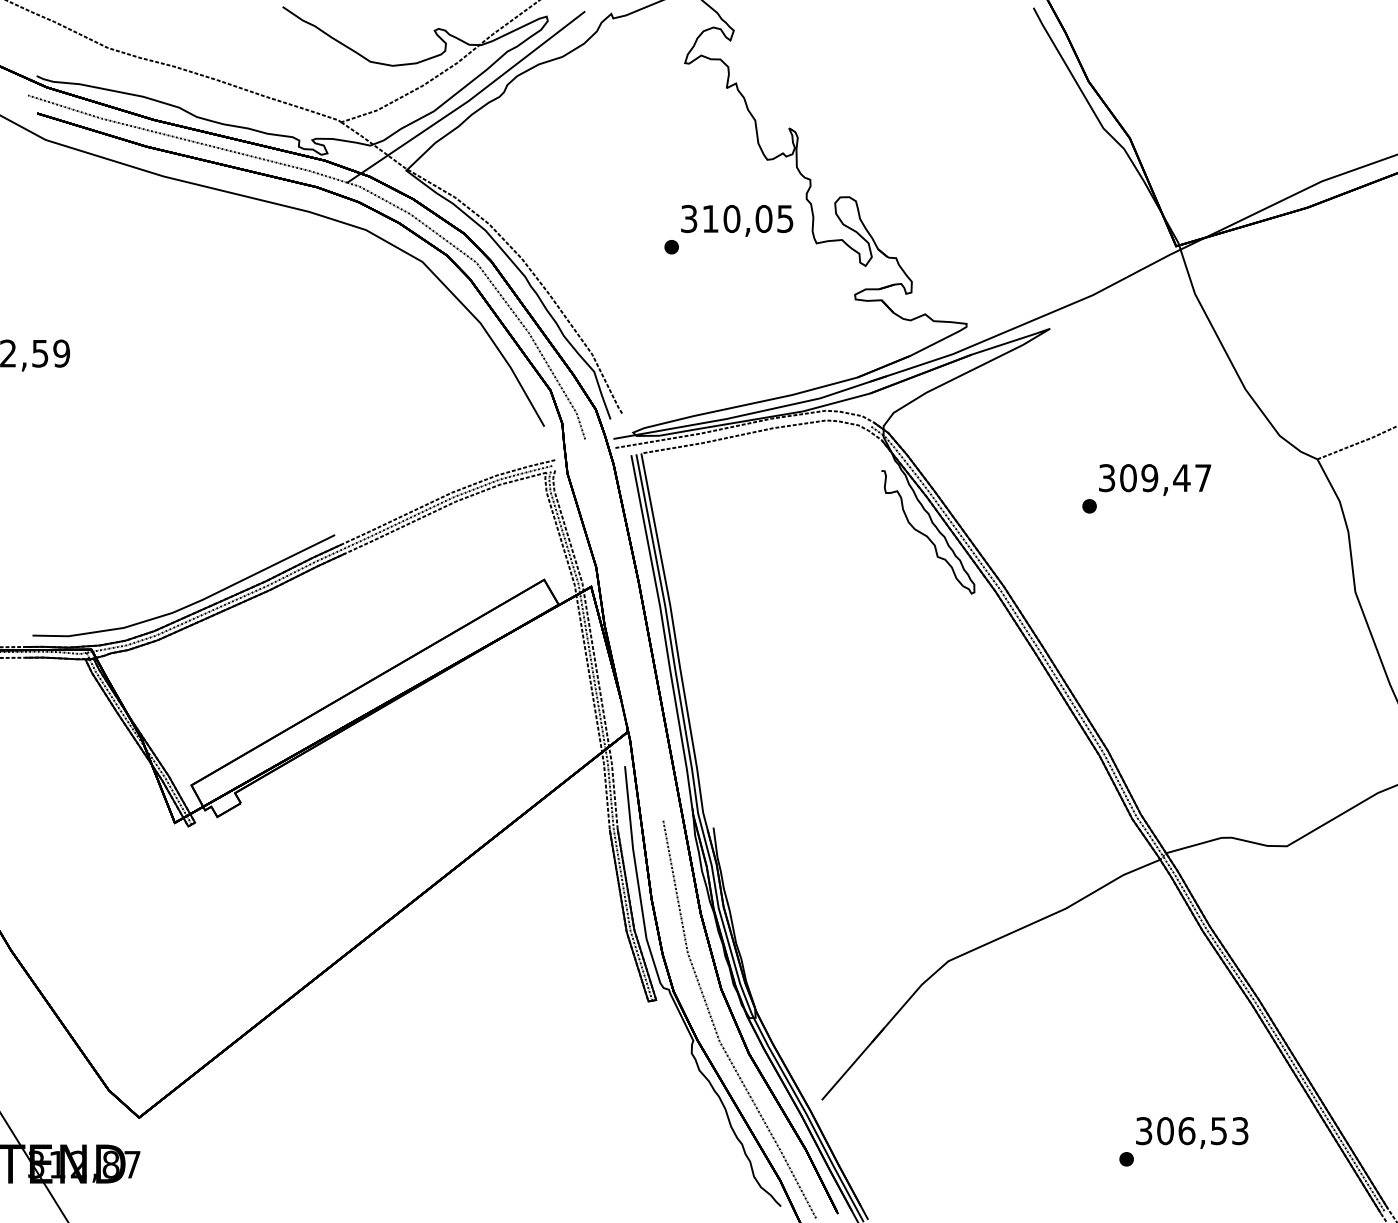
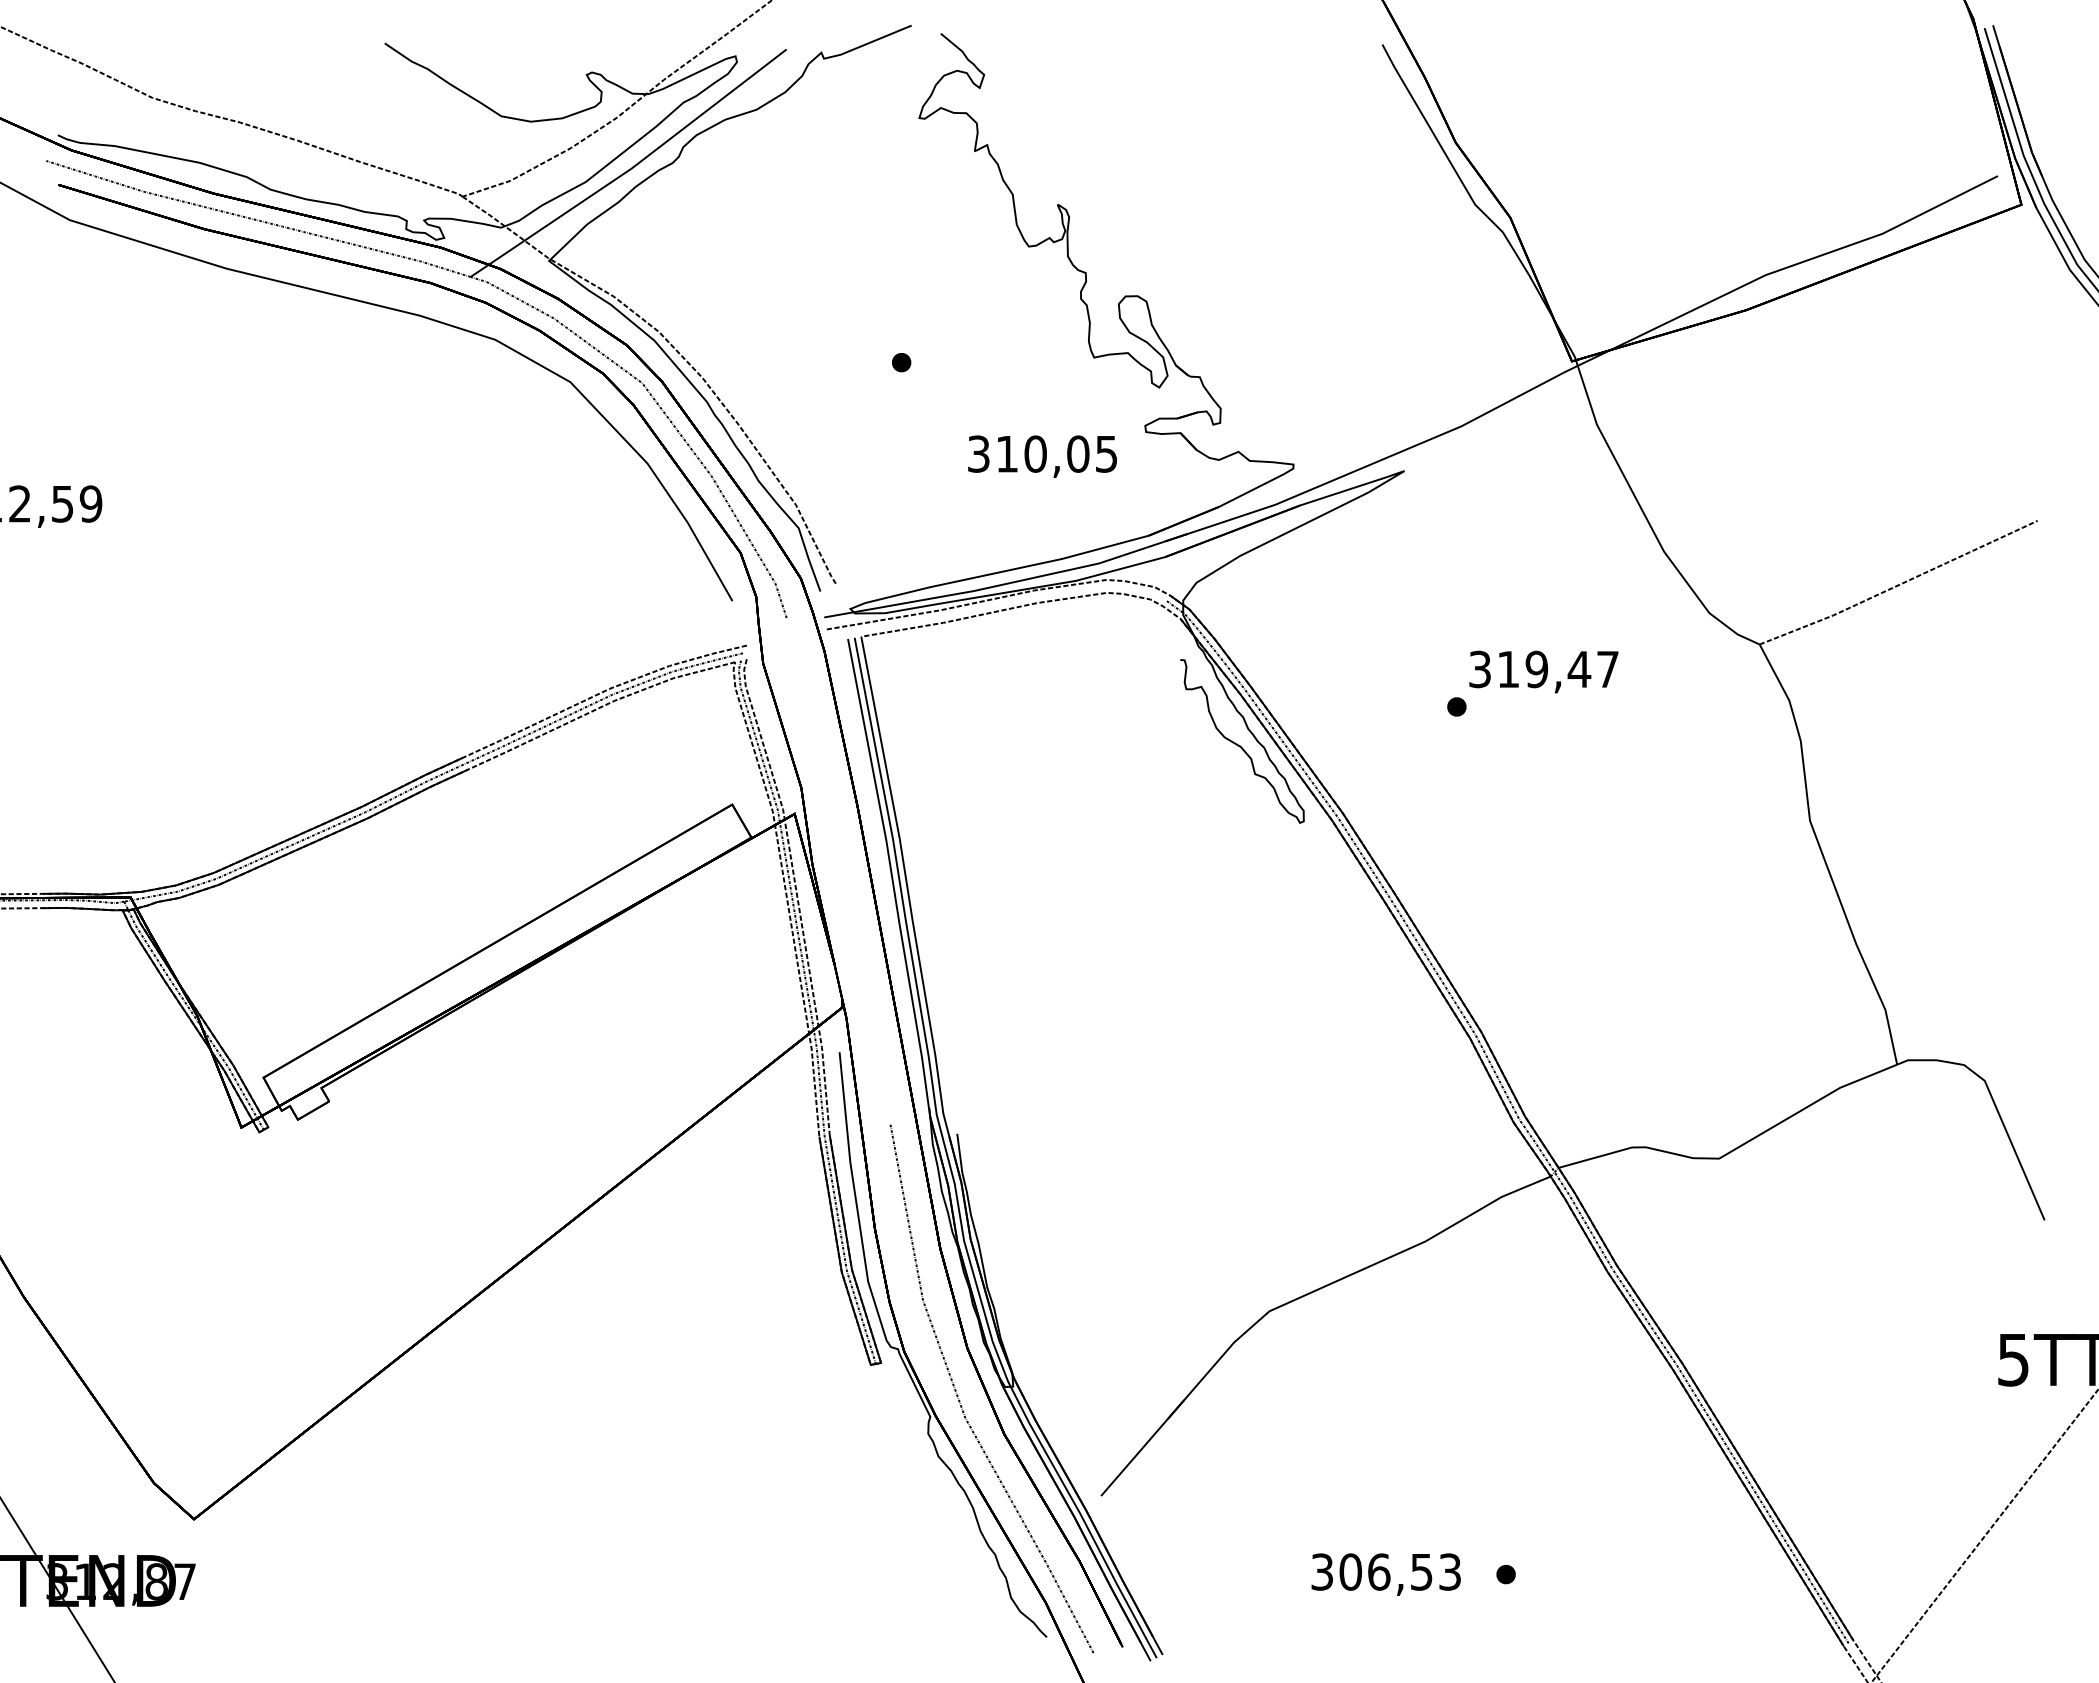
text: (737, 220) -> (1042, 456), moved
text: (1128, 478) -> (1508, 669), 309,47 -> 319,47
curve: (192, 603) -> (265, 835), removed
text: (1191, 1132) -> (1385, 1574), moved

